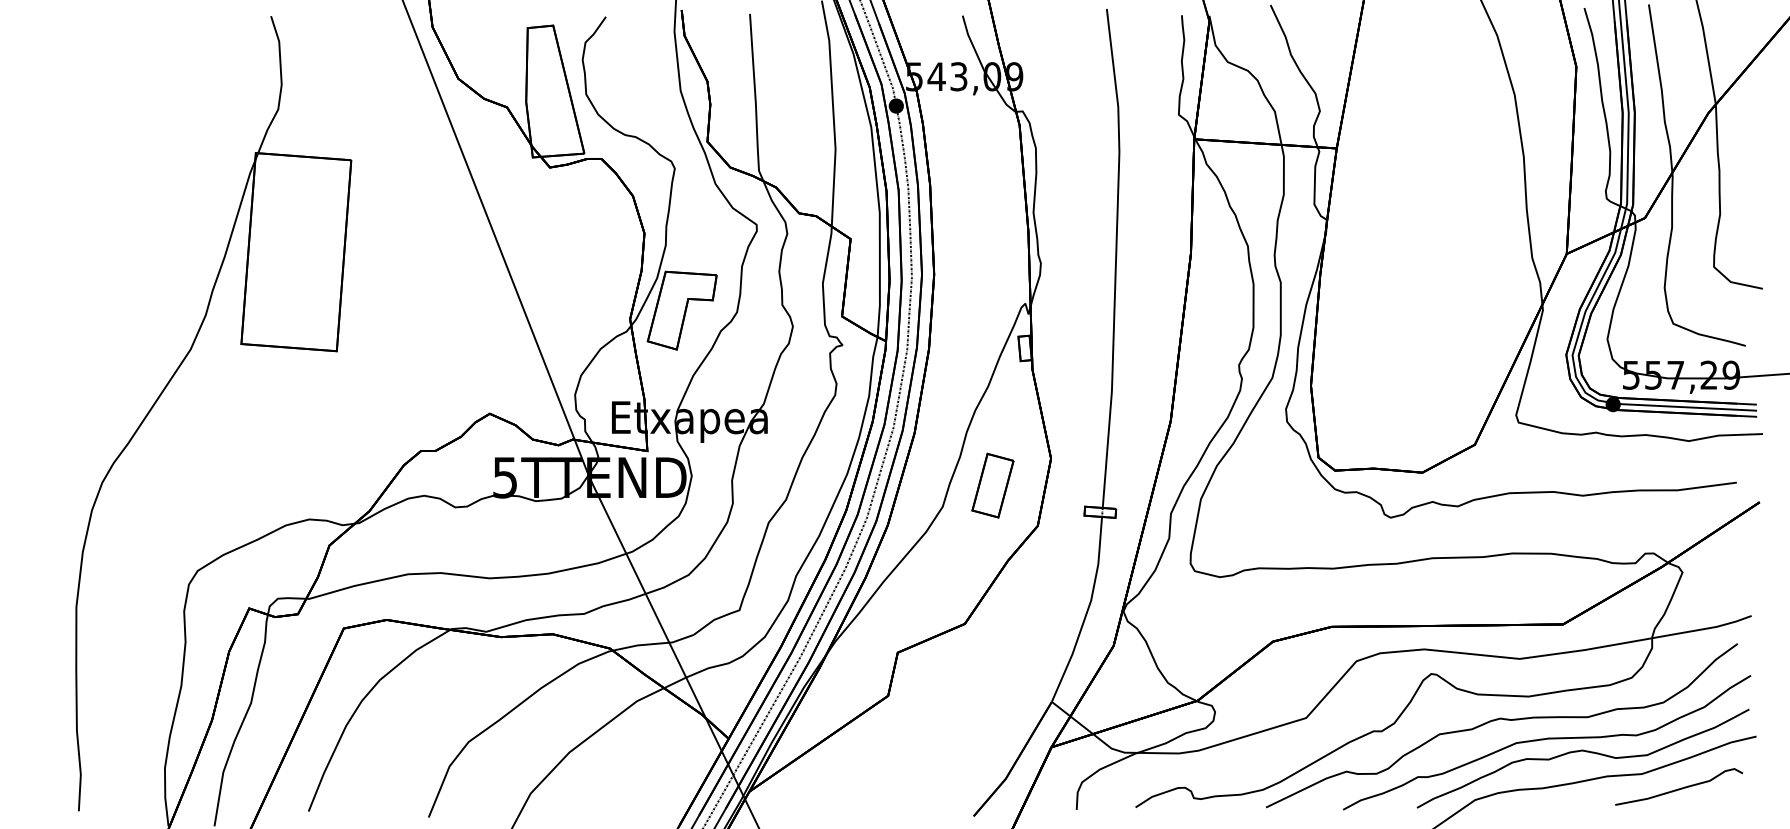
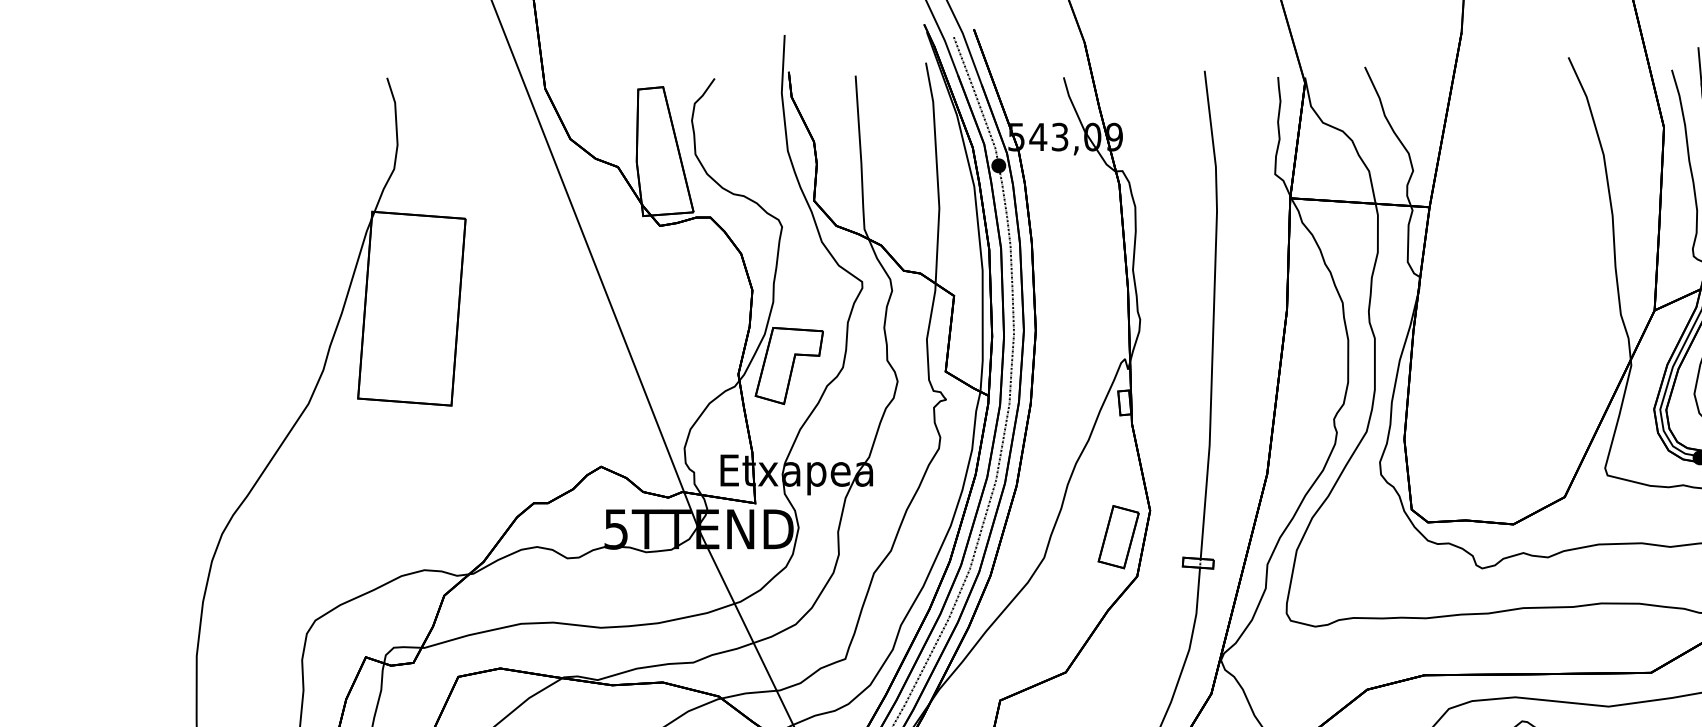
part: (992, 485) -> (1118, 536), moved

